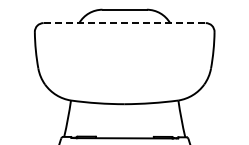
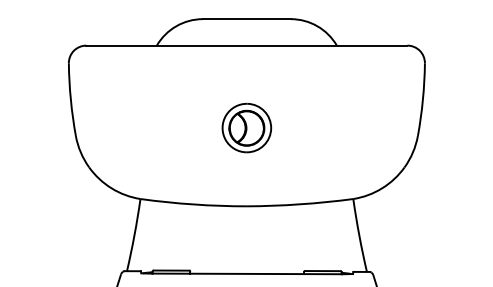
line: (125, 23) -> (248, 46), dashed -> solid
part: (124, 64) -> (246, 127), added

